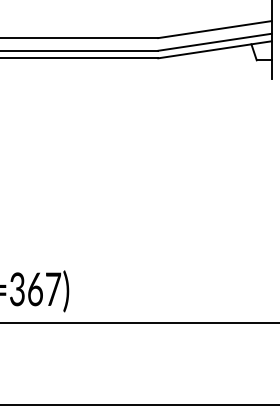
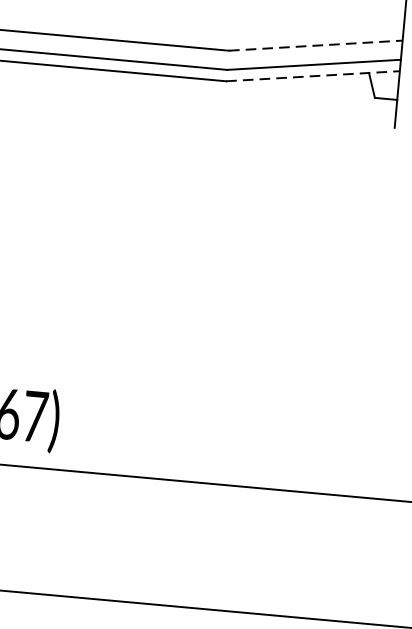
line: (215, 29) -> (316, 45), solid -> dashed
line: (215, 49) -> (313, 75), solid -> dashed

